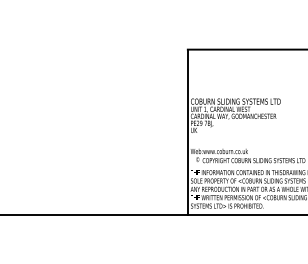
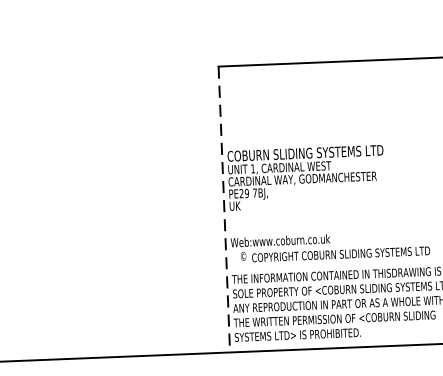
line: (187, 132) -> (223, 210), solid -> dashed

